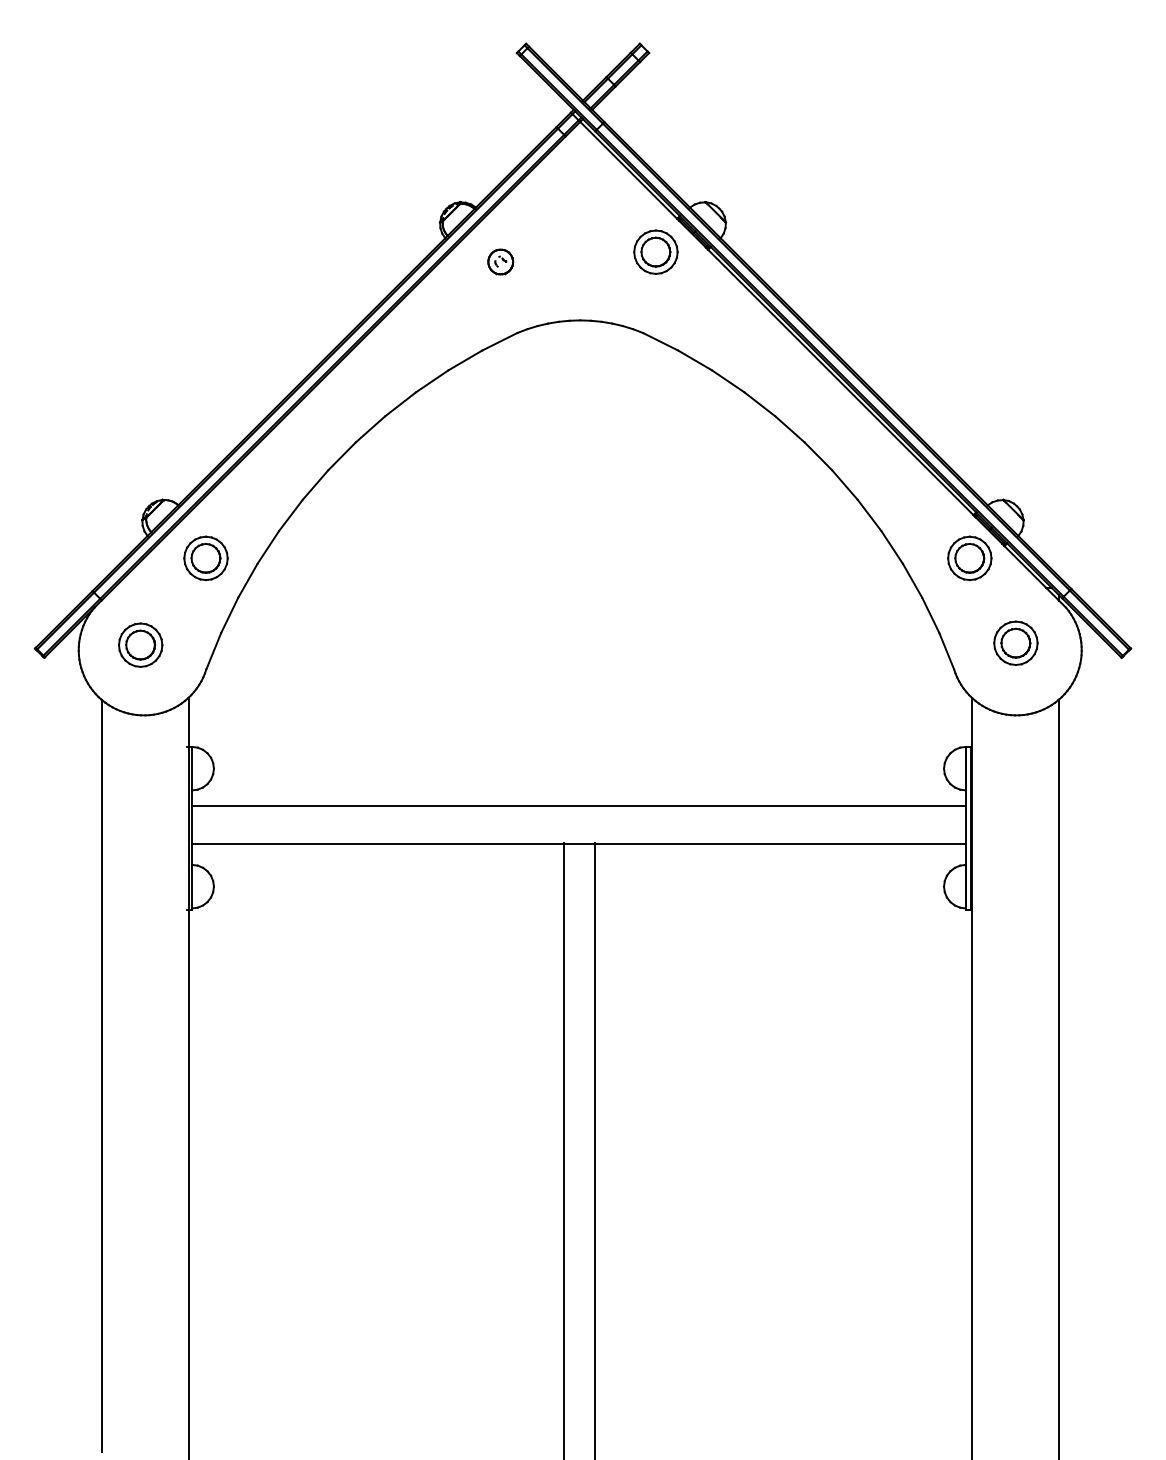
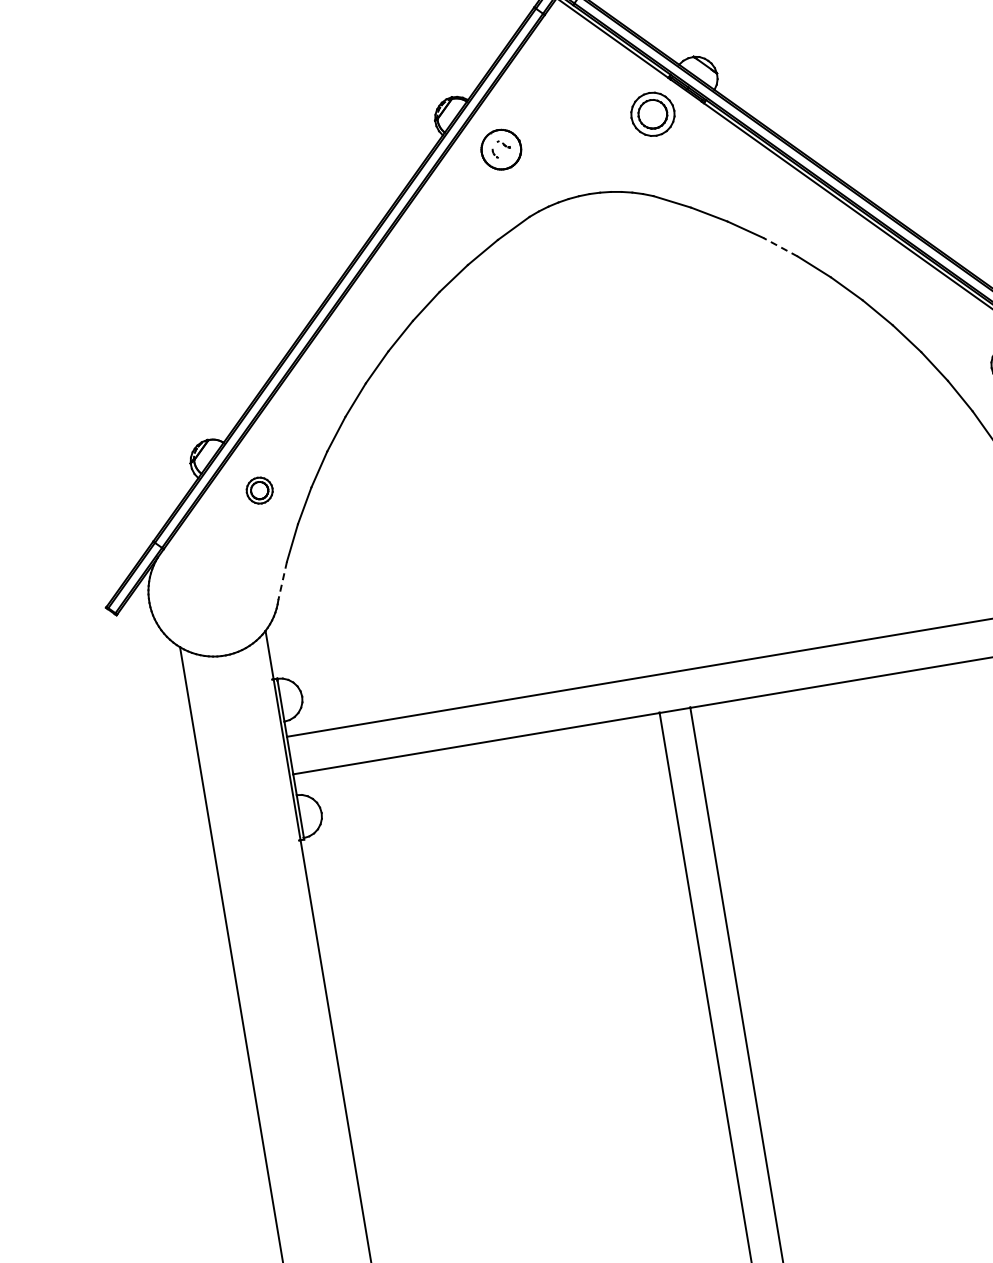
part: (500, 261) -> (501, 149), size x1.6
line: (759, 404) -> (780, 247), solid -> dashed
part: (205, 558) -> (259, 490), size x0.6
part: (140, 644) -> (209, 586), removed
line: (213, 651) -> (282, 581), solid -> dashed

